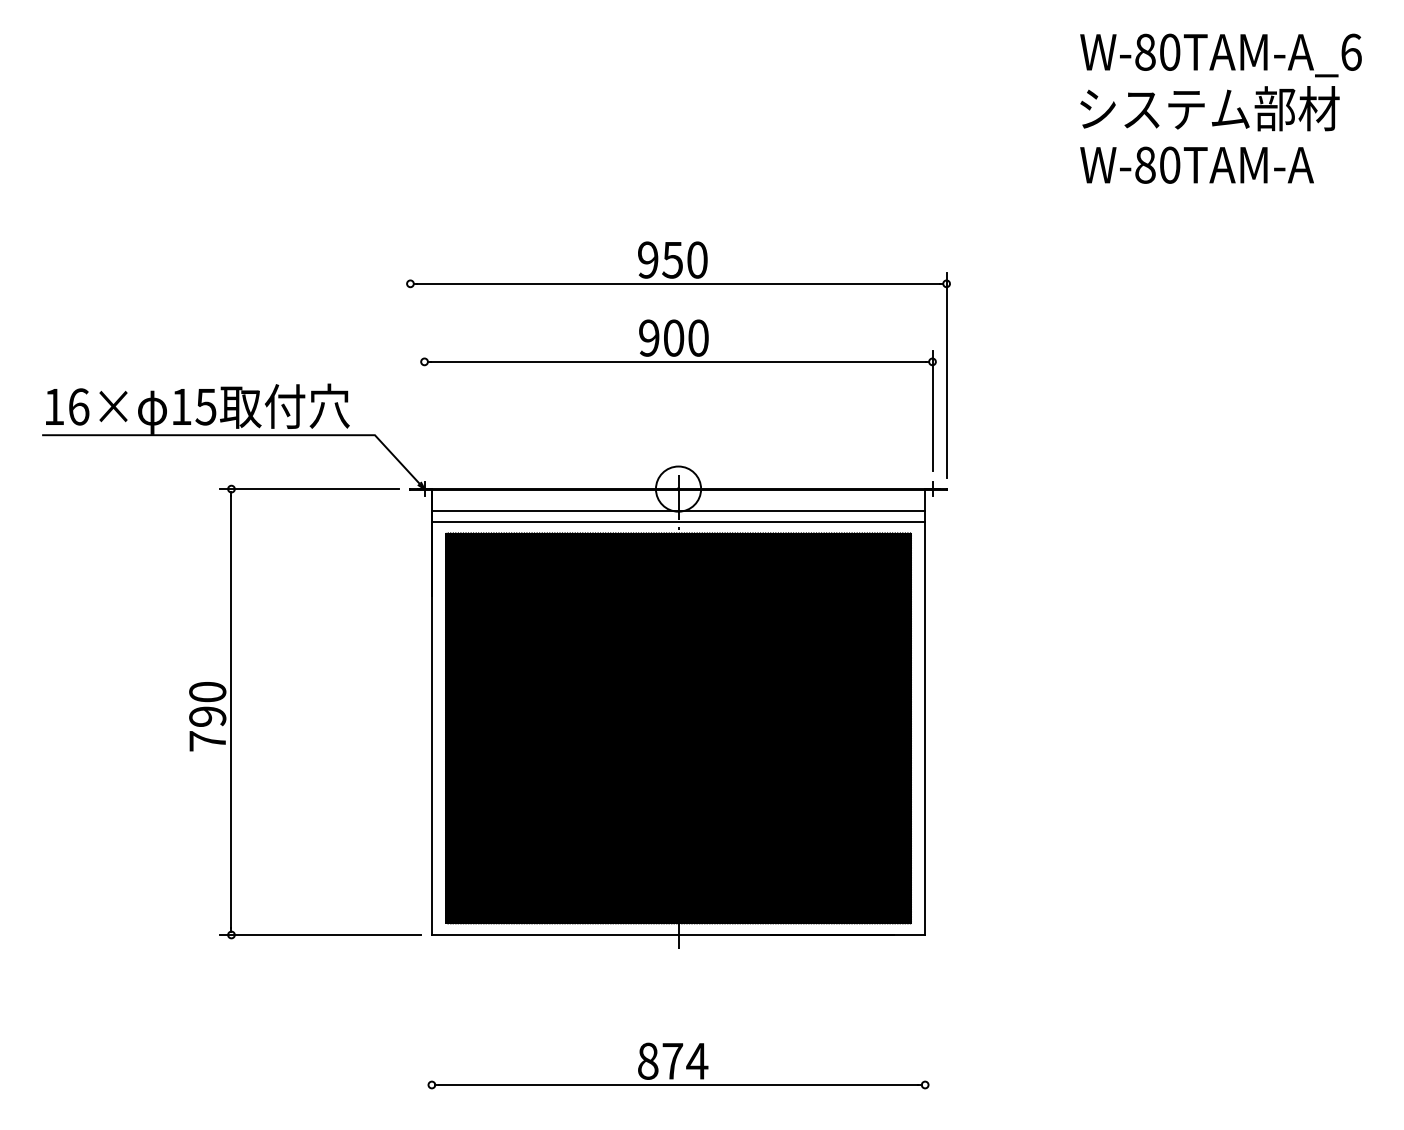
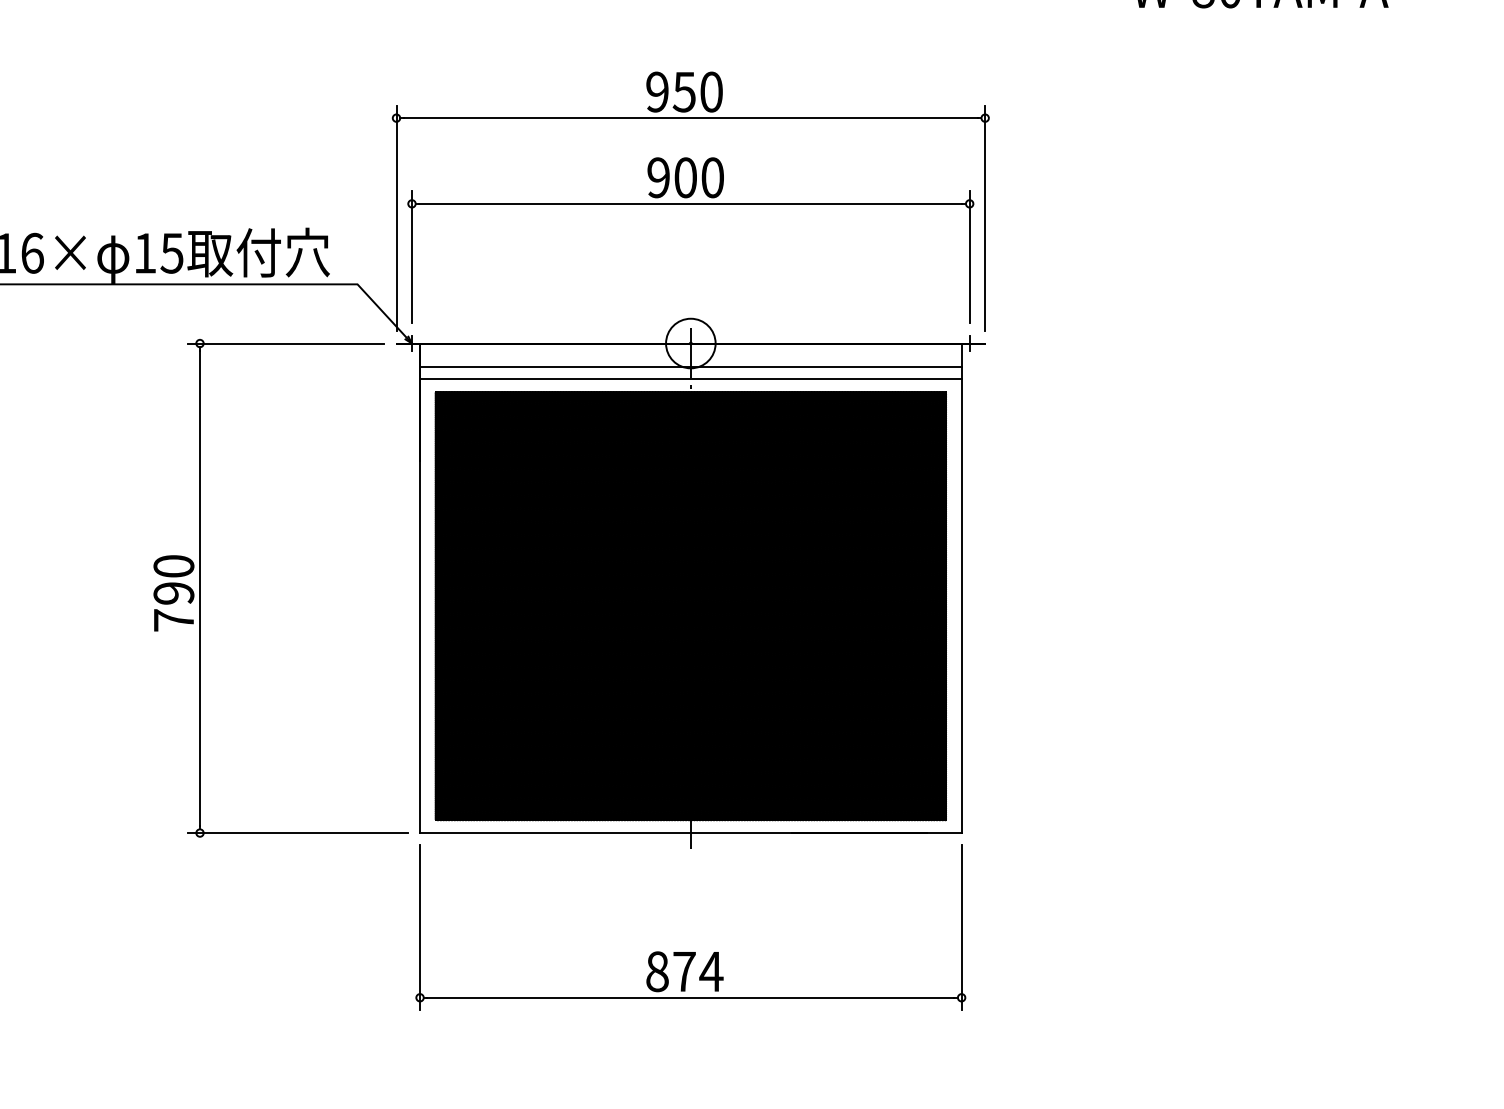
line: (410, 374) -> (396, 217), added
line: (424, 410) -> (411, 257), added
line: (431, 1021) -> (419, 928), added
line: (925, 1021) -> (961, 928), added

